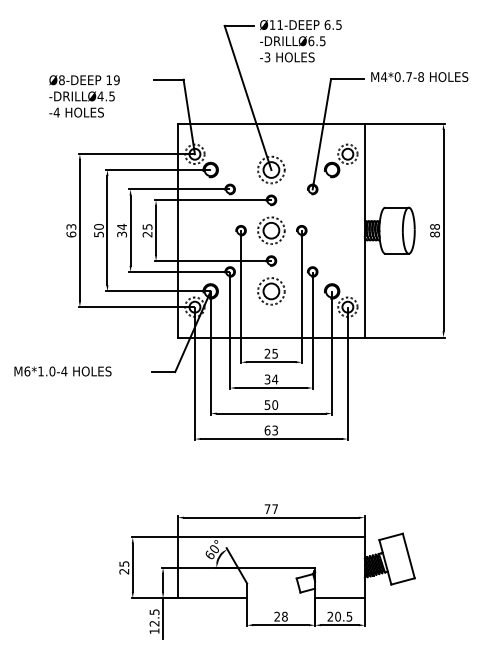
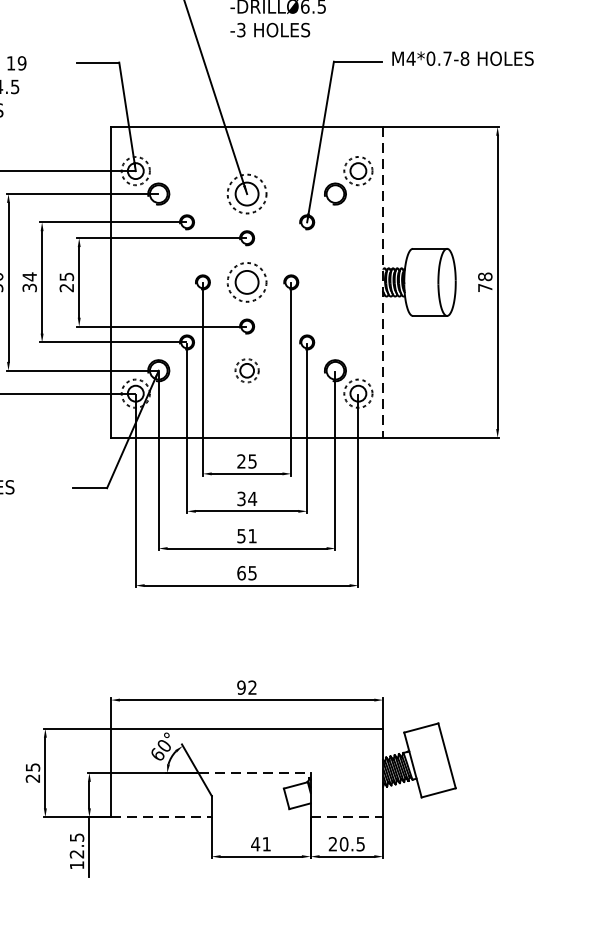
line: (364, 230) -> (382, 282), solid -> dashed
text: (434, 234) -> (484, 287), 88 -> 78
part: (271, 291) -> (247, 370), size x0.6
text: (275, 404) -> (253, 535), 50 -> 51
text: (274, 429) -> (251, 571), 63 -> 65
text: (270, 509) -> (245, 688), 77 -> 92
line: (276, 567) -> (254, 772), solid -> dashed
line: (212, 598) -> (161, 817), solid -> dashed
line: (339, 598) -> (346, 817), solid -> dashed
text: (280, 616) -> (260, 843), 28 -> 41

